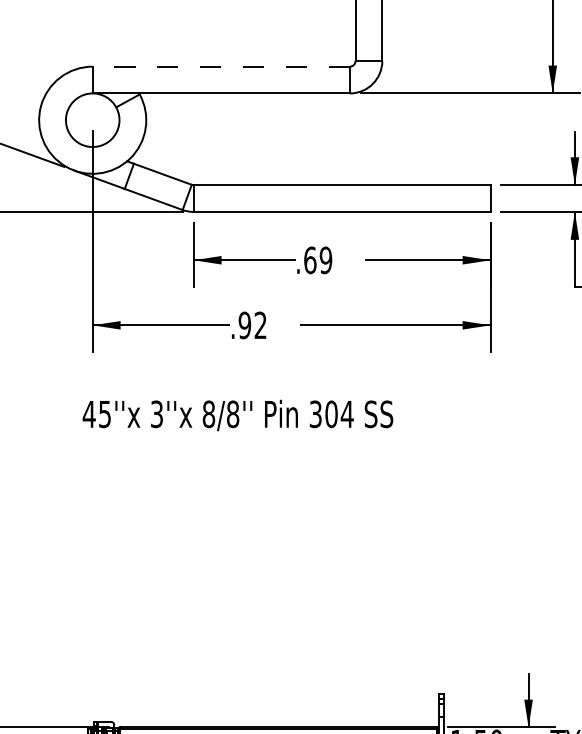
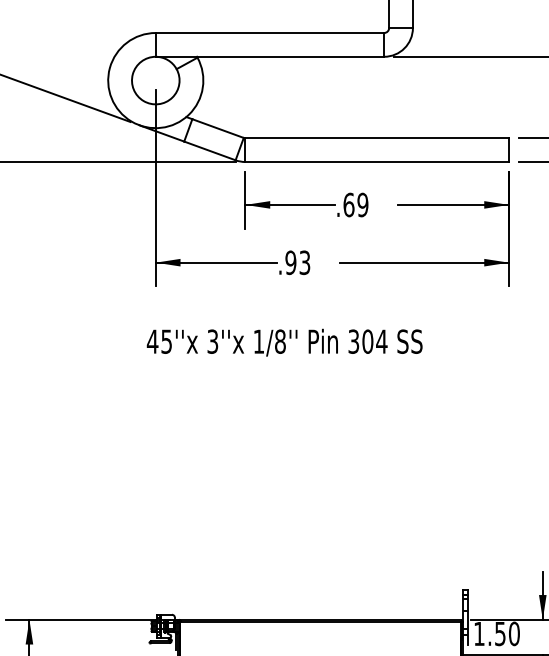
line: (220, 67) -> (269, 33), dashed -> solid
text: (260, 326) -> (304, 263), .92 -> .93
text: (208, 414) -> (258, 341), 8/8'' -> 1/8''

